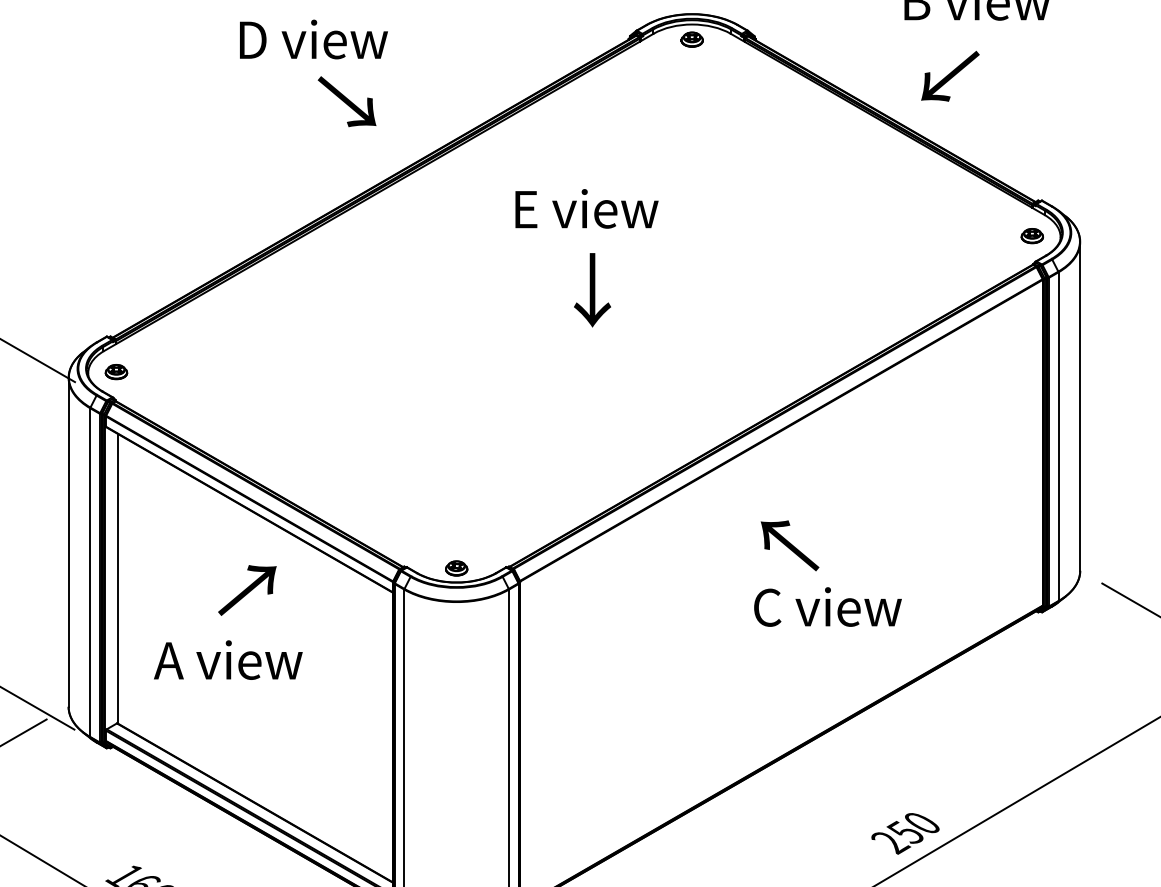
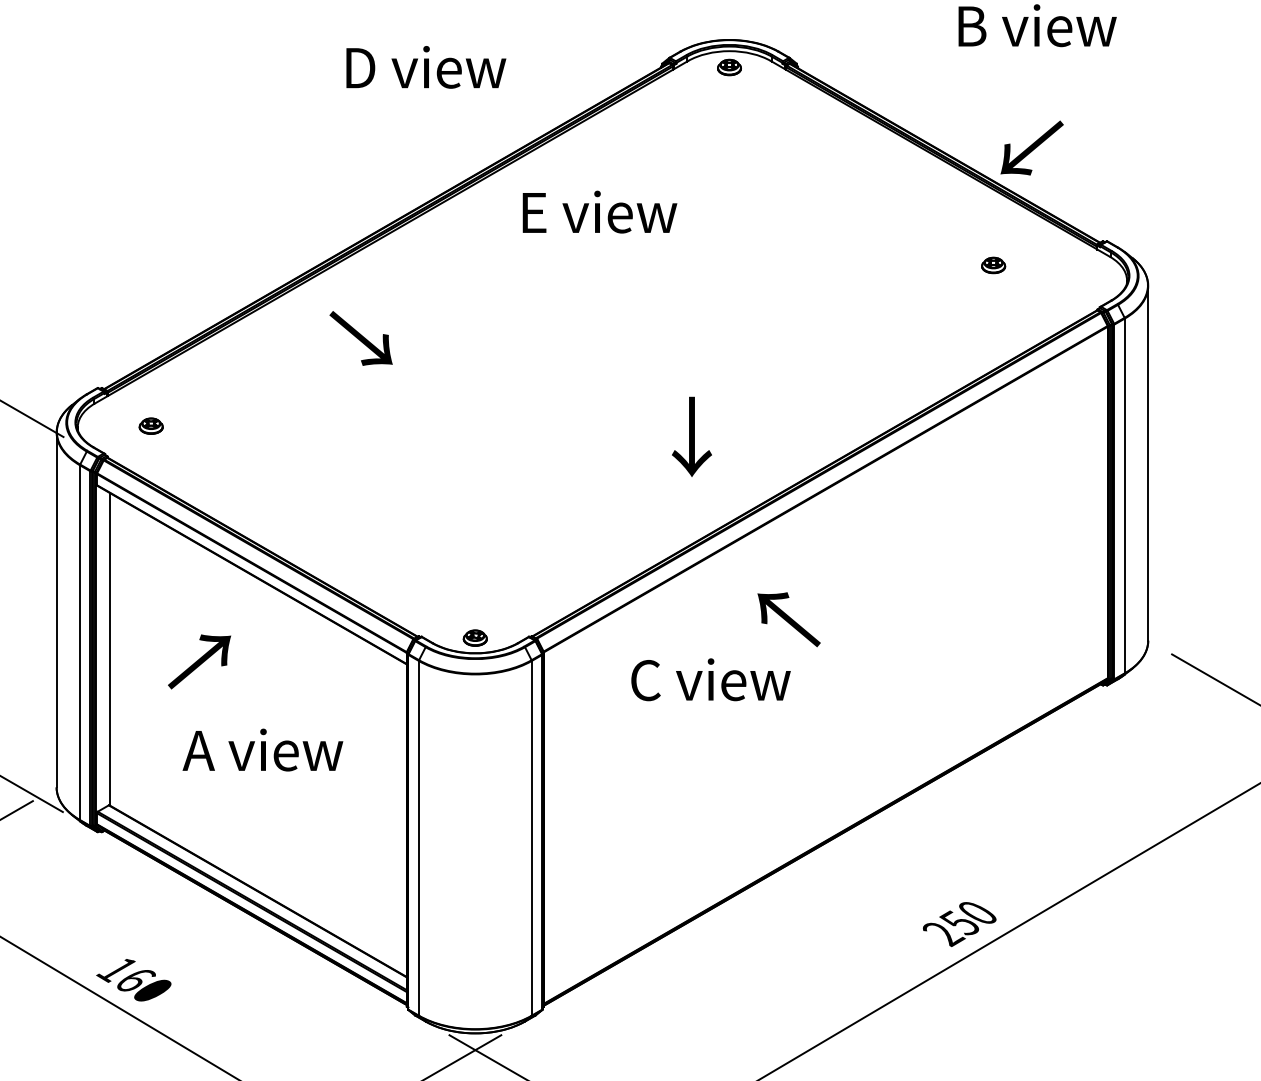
text: (314, 39) -> (426, 67), moved
text: (949, 75) -> (1031, 147), moved
text: (346, 101) -> (360, 338), moved
text: (586, 208) -> (599, 211), moved
part: (1032, 236) -> (993, 265), moved
text: (592, 289) -> (691, 436), moved
part: (115, 371) -> (150, 425), moved
text: (789, 545) -> (788, 619), moved
text: (247, 590) -> (199, 661), moved
text: (827, 606) -> (710, 679), moved
text: (227, 659) -> (262, 749), moved

